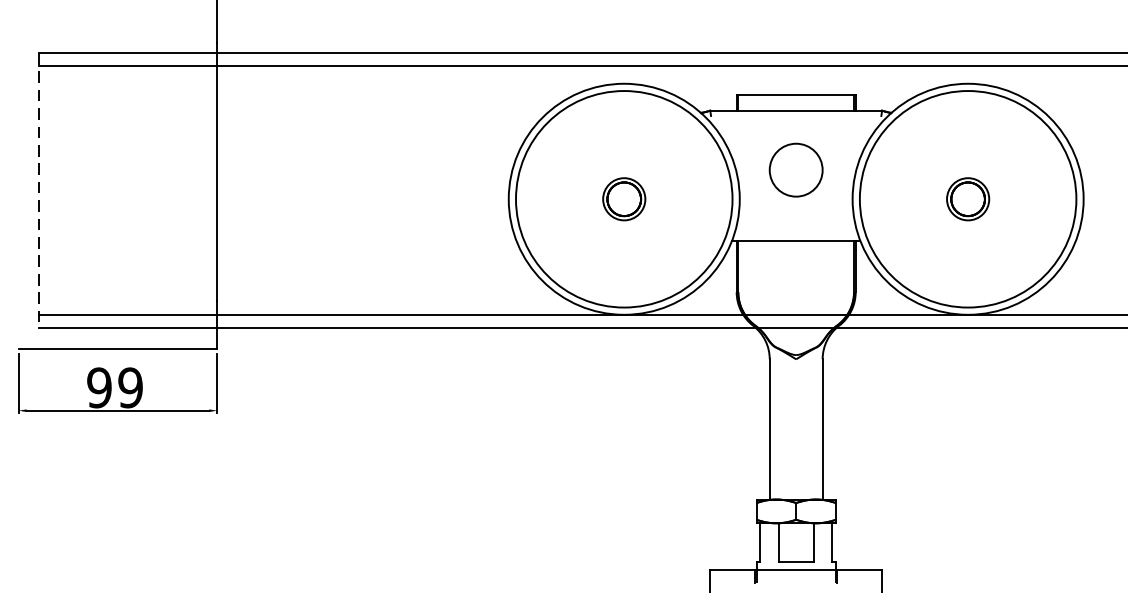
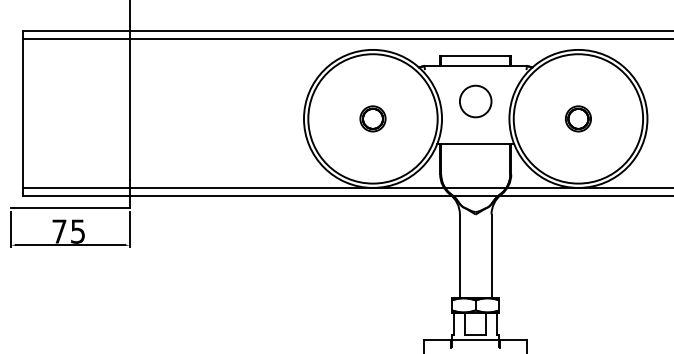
line: (39, 191) -> (23, 114), dashed -> solid
text: (114, 387) -> (68, 231), 99 -> 75

